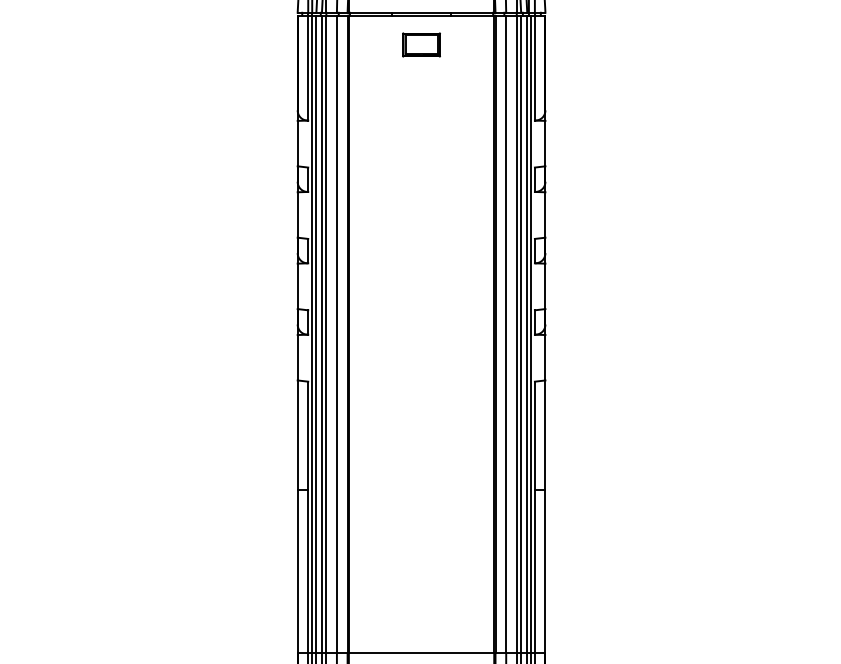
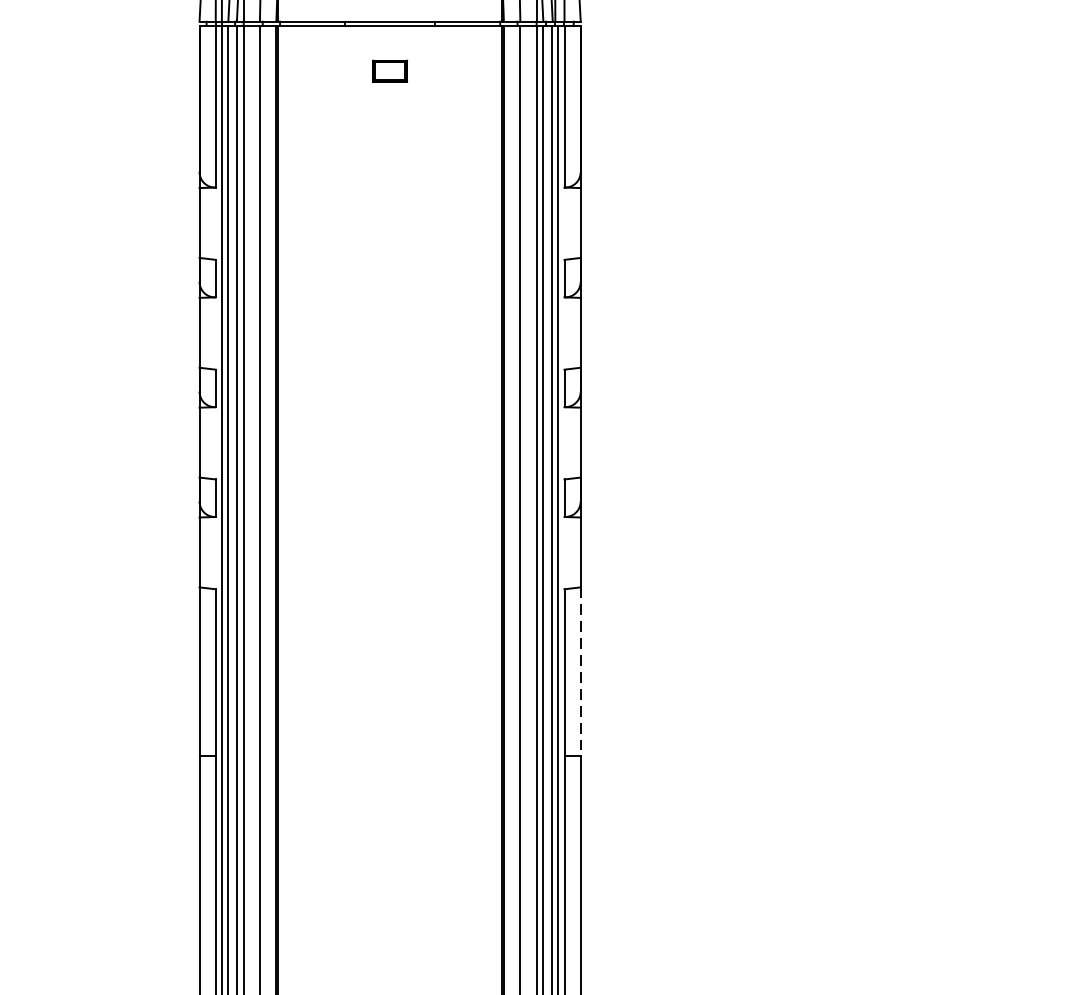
part: (421, 44) -> (390, 70), size x0.6
line: (545, 435) -> (580, 672), solid -> dashed

